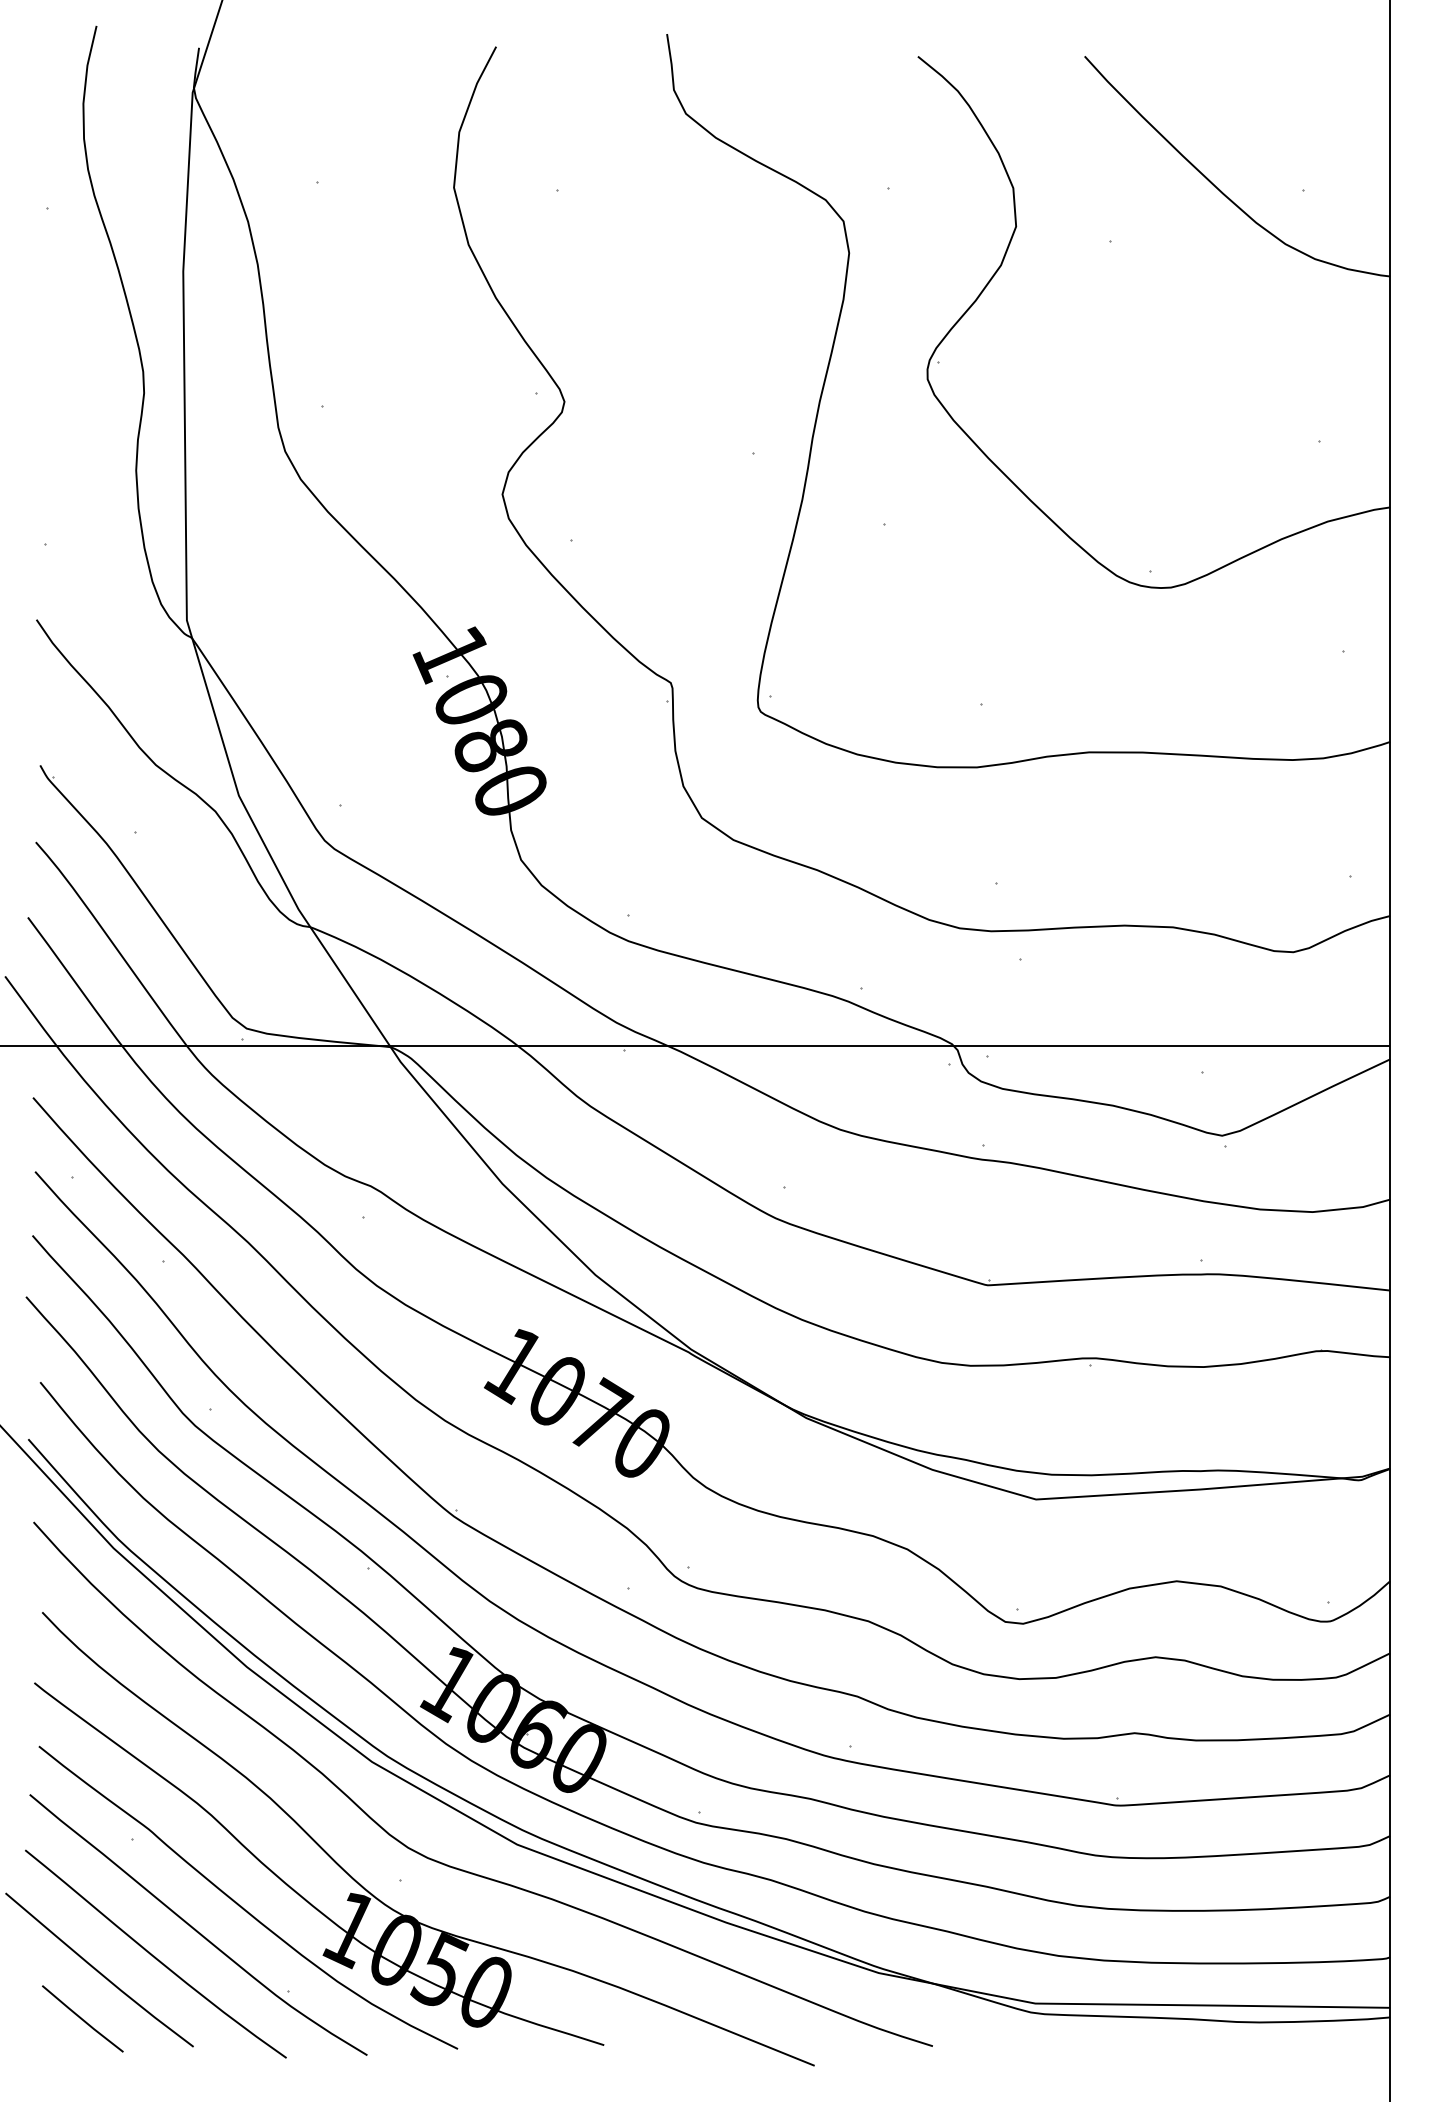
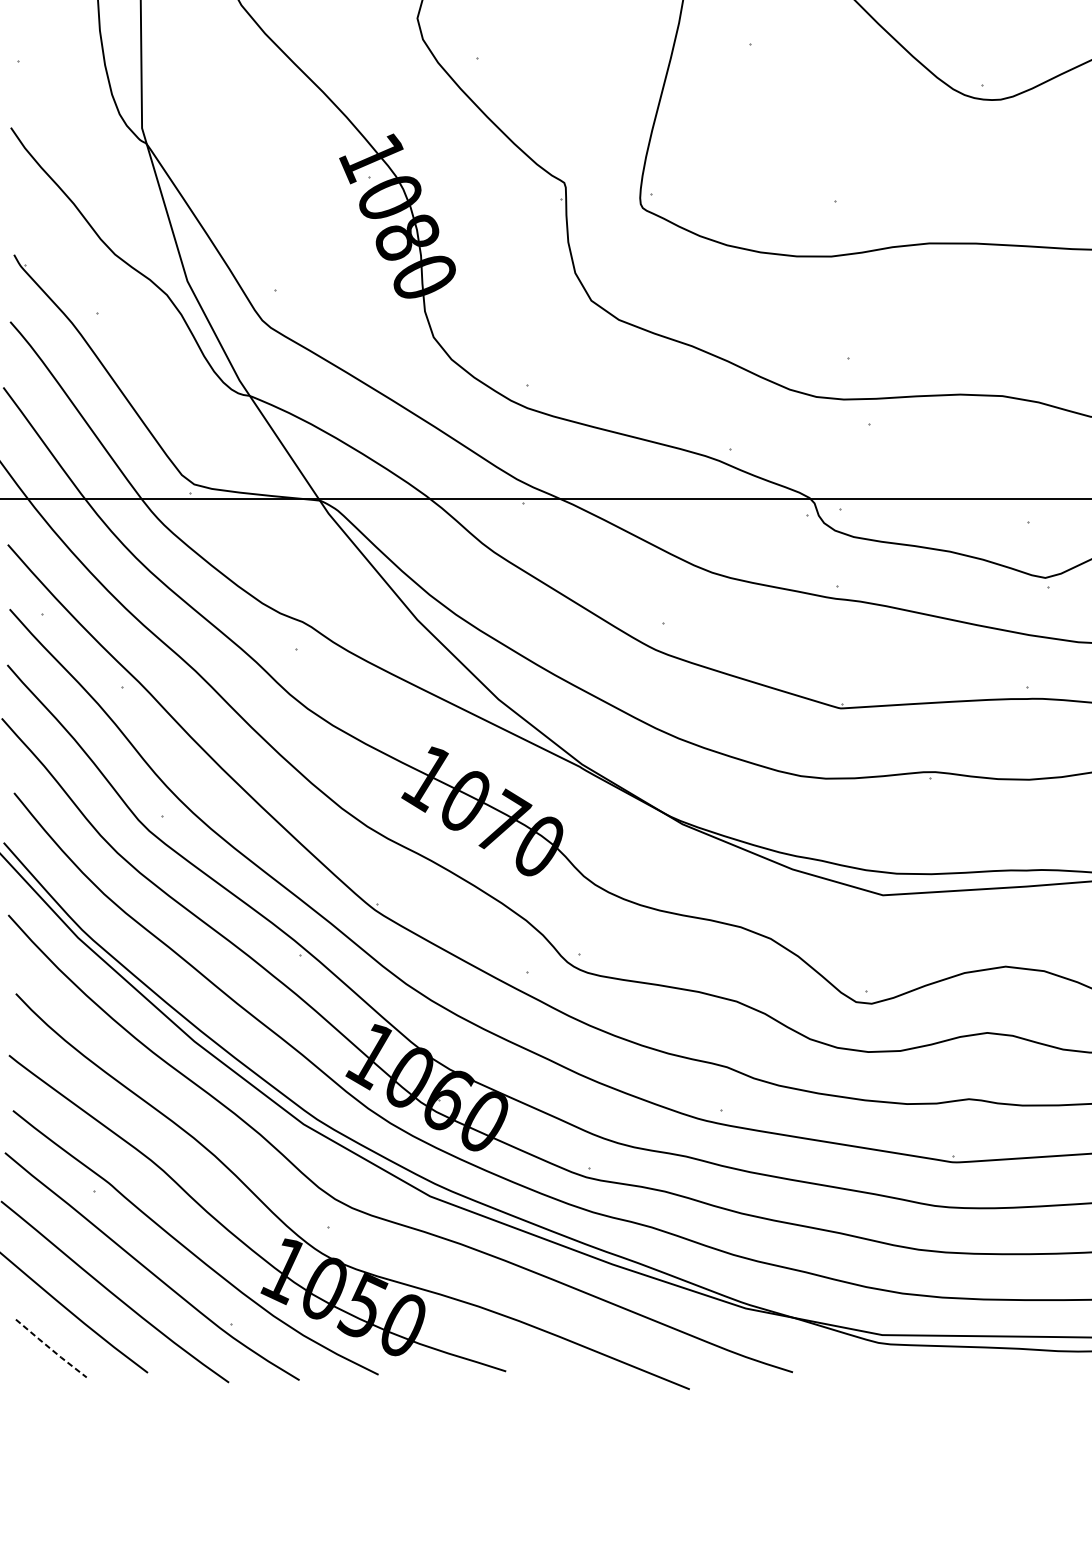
line: (82, 2019) -> (51, 1349), solid -> dashed

